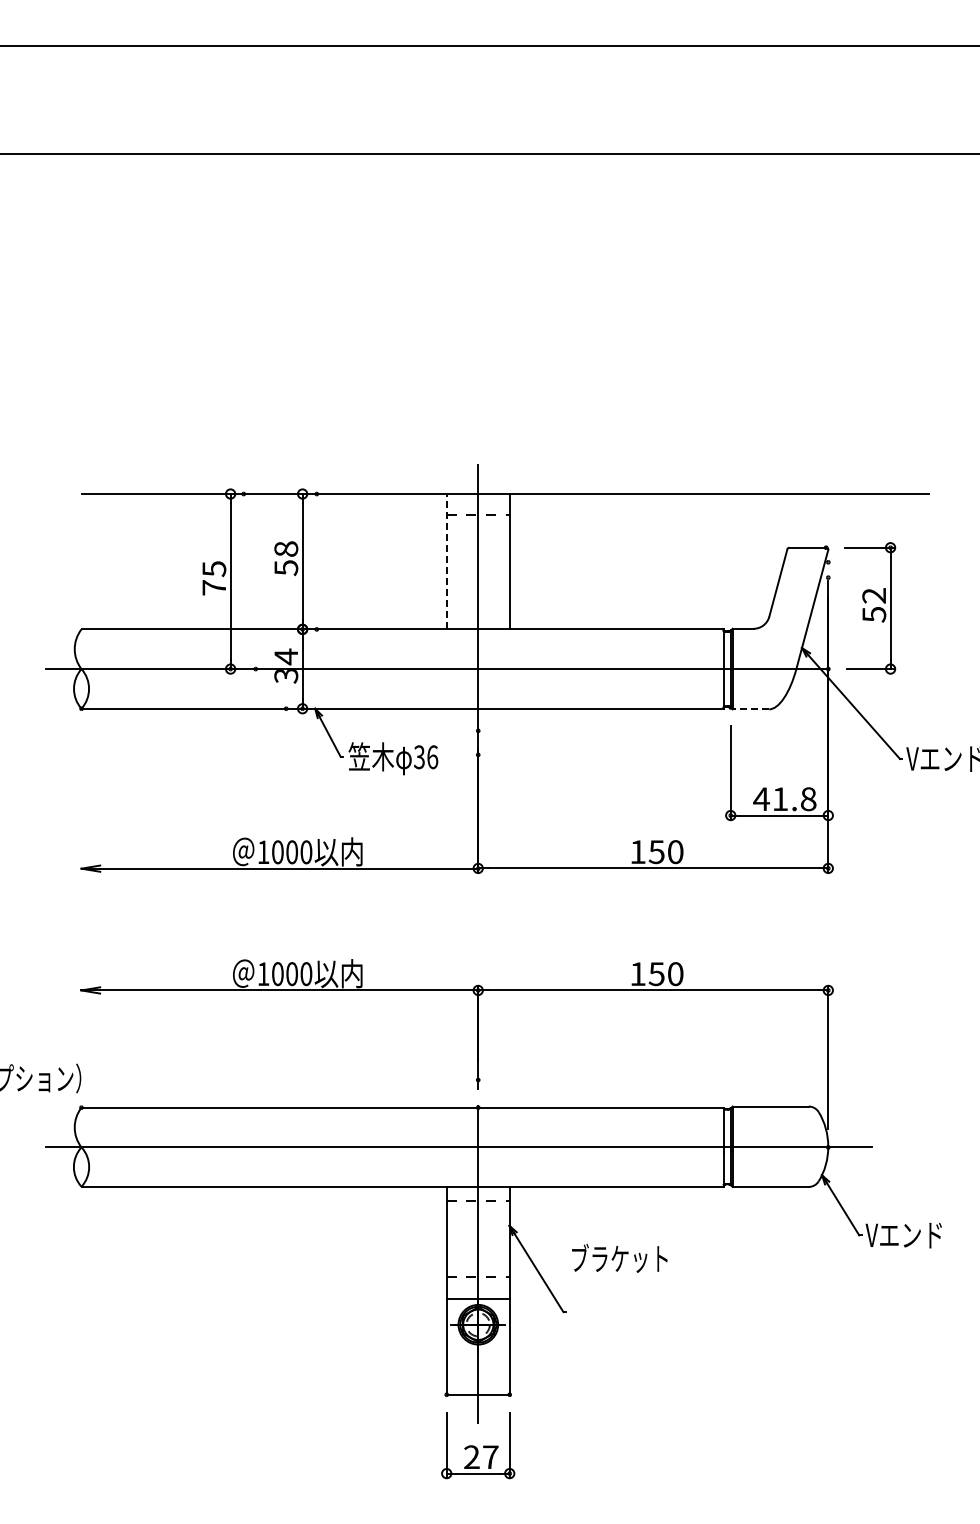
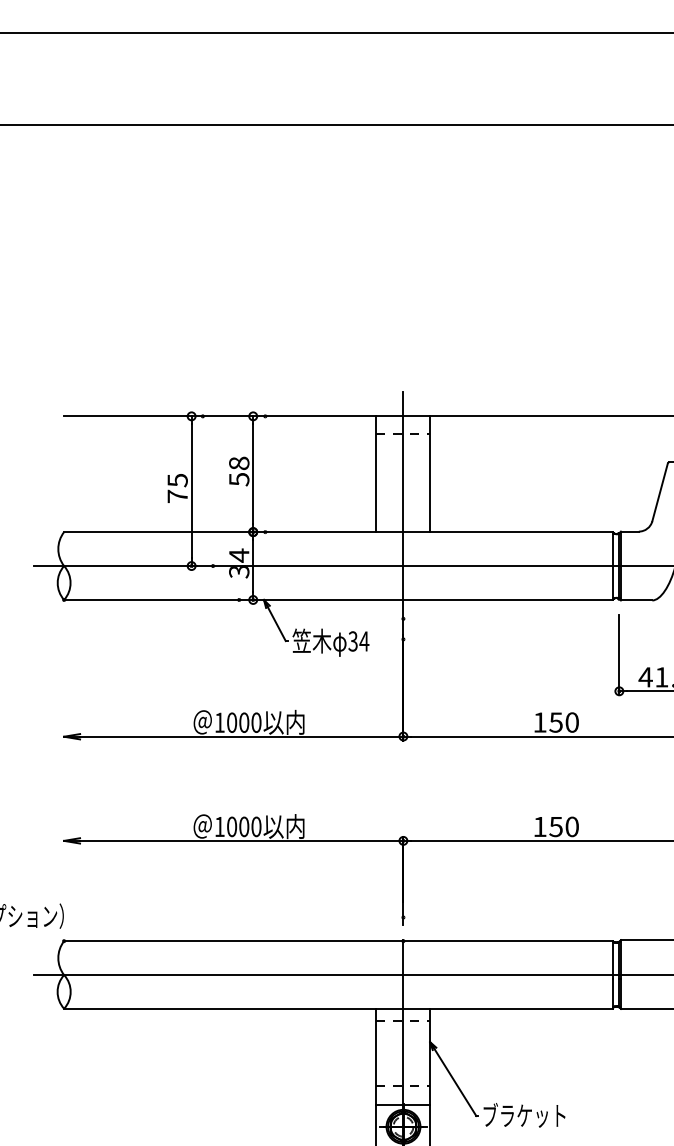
line: (446, 561) -> (376, 474), dashed -> solid
line: (750, 709) -> (636, 600), dashed -> solid
text: (432, 757) -> (364, 641), 36 -> 34
text: (619, 1257) -> (524, 1114), moved

